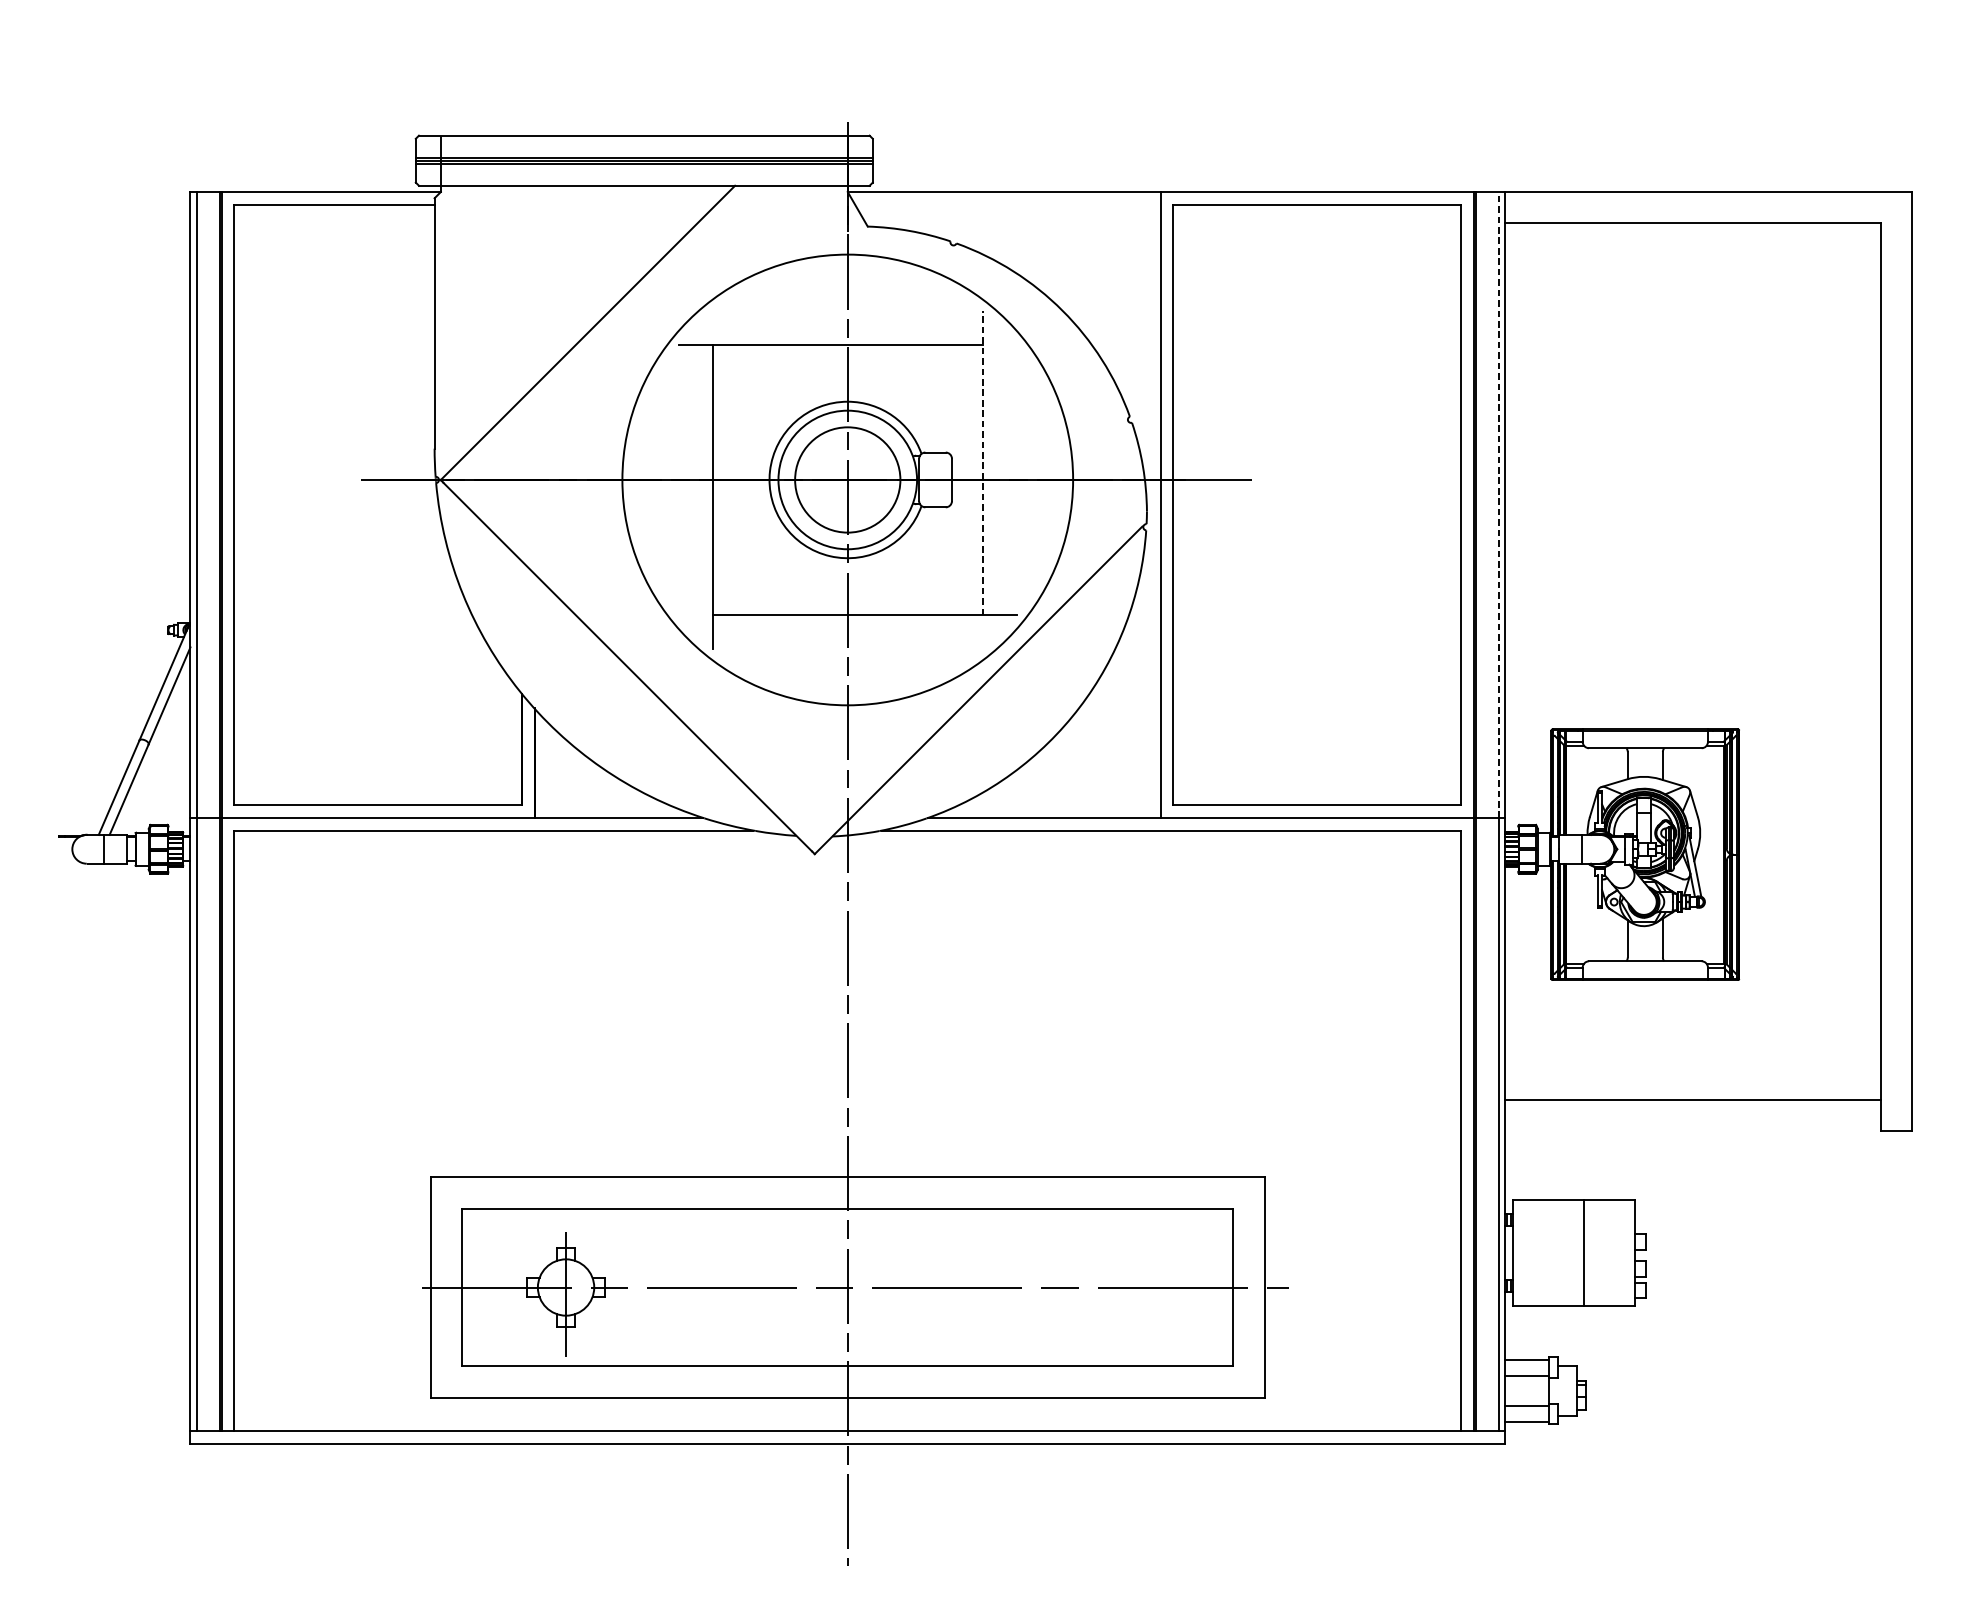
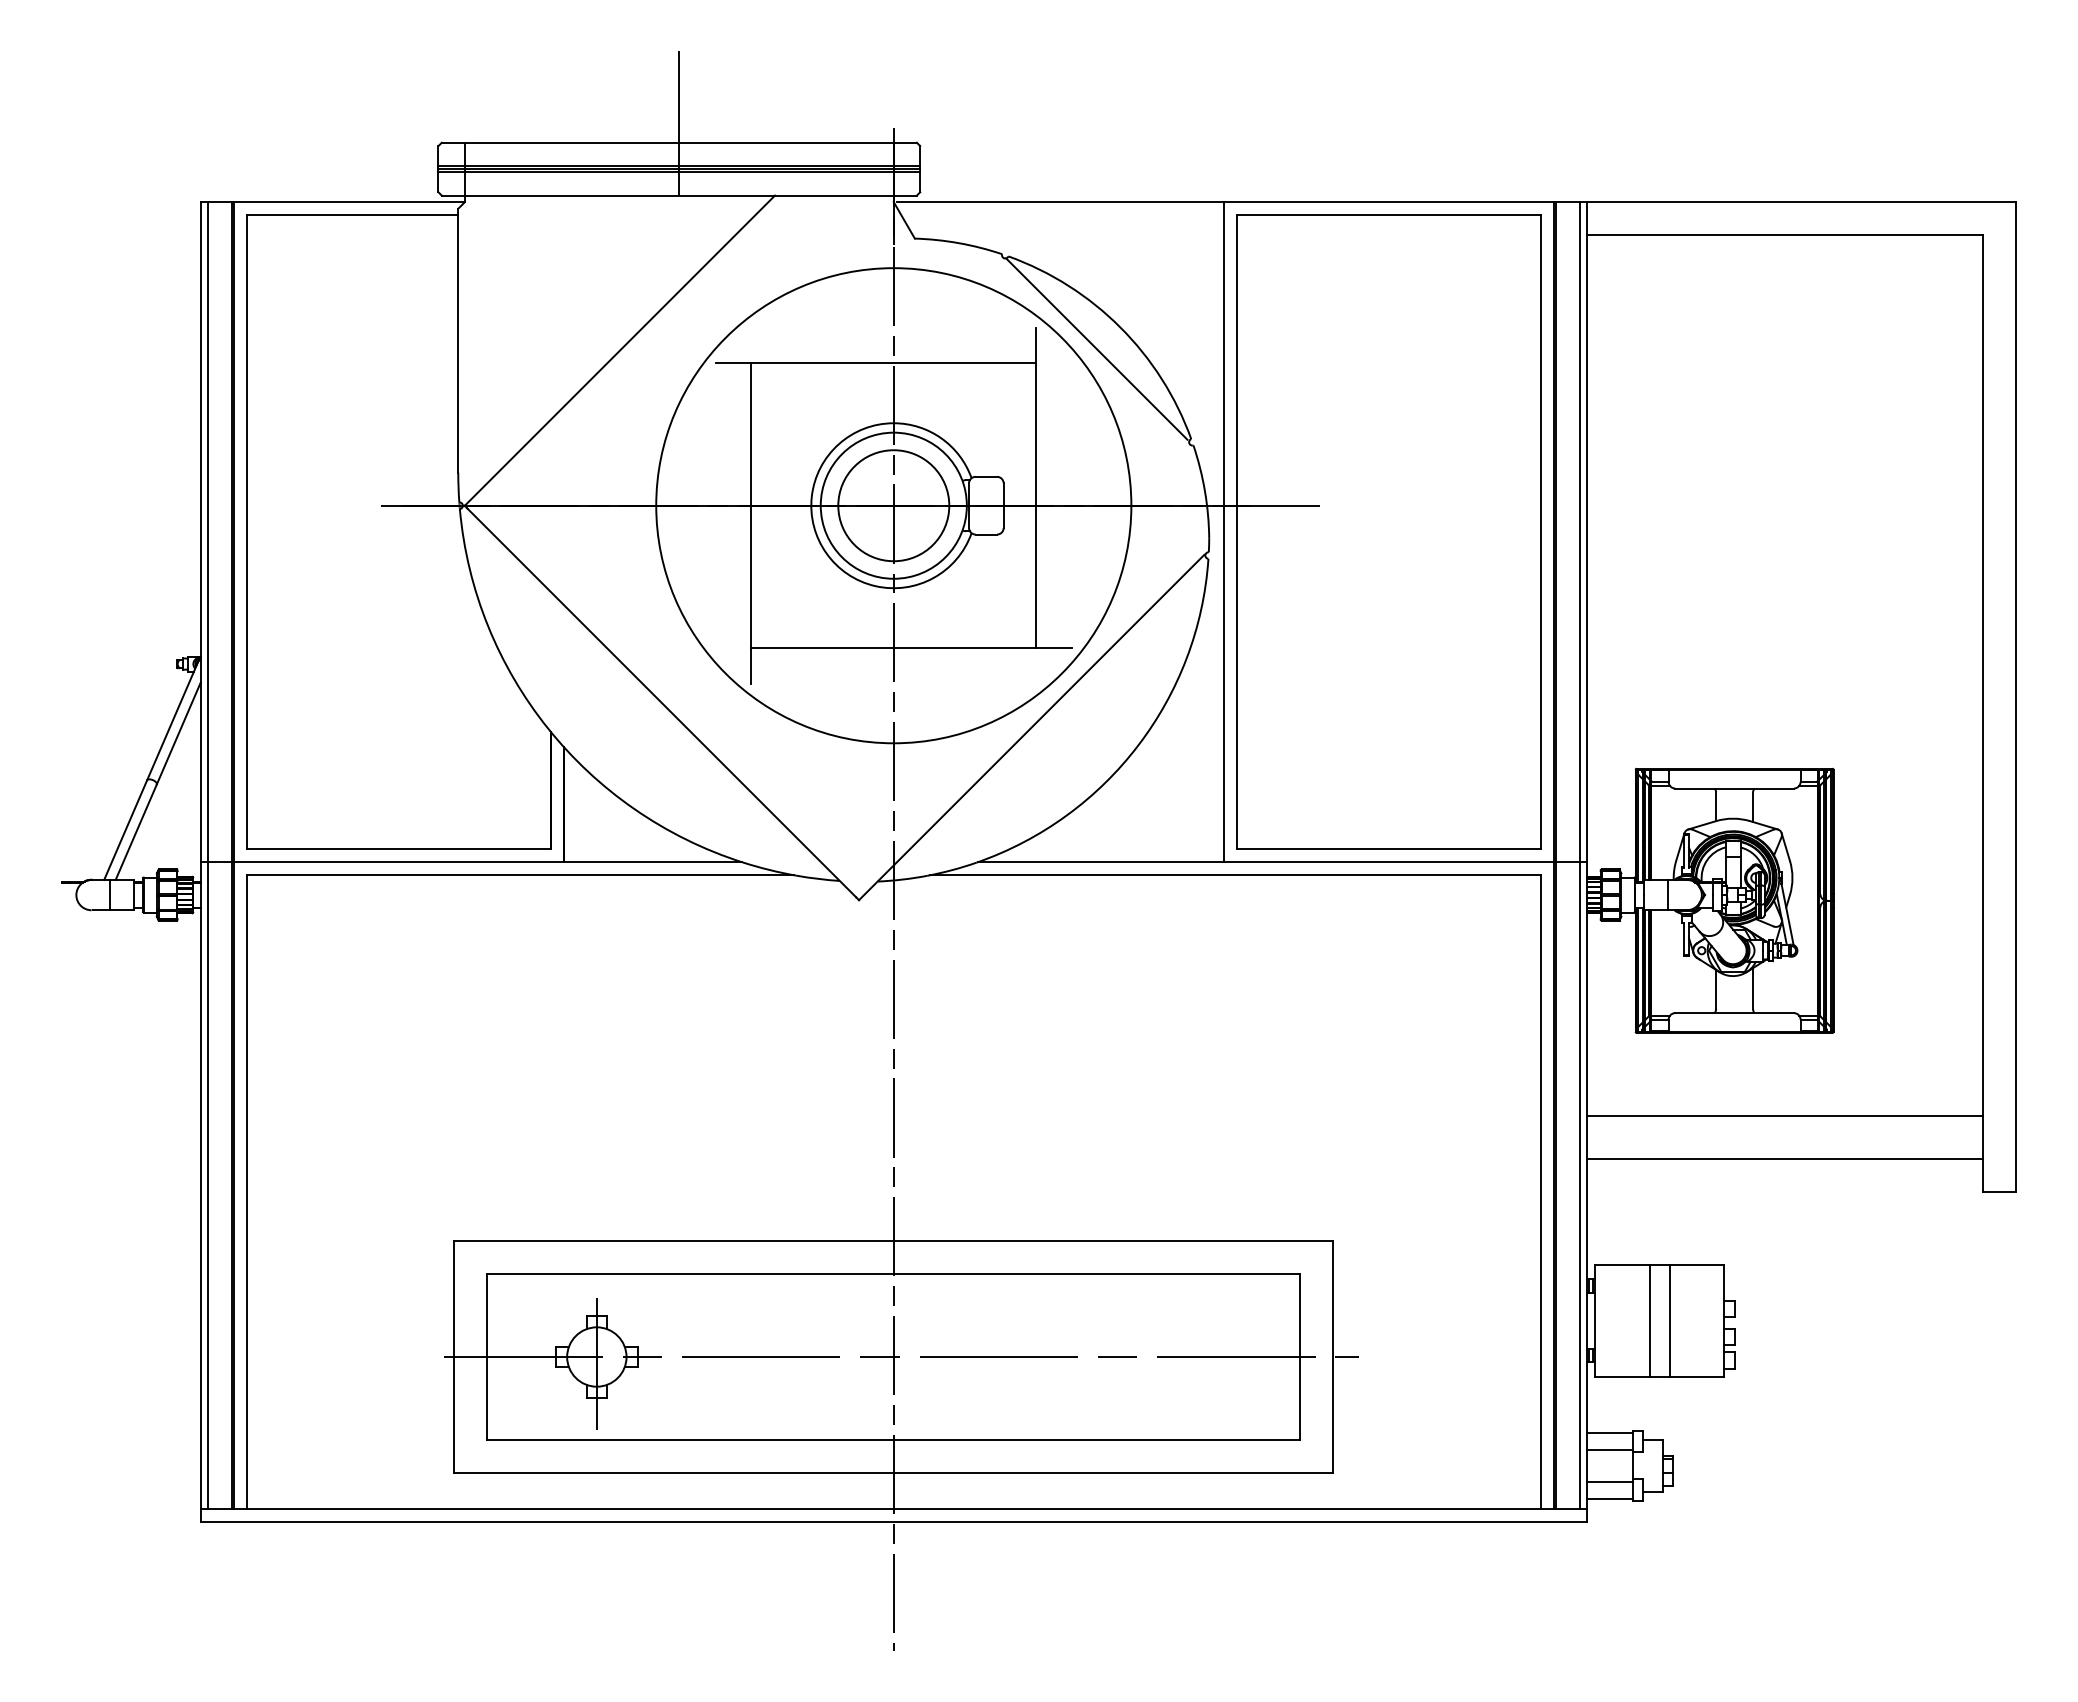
line: (644, 117) -> (679, 123), added
line: (1040, 330) -> (1096, 348), added
line: (983, 462) -> (1036, 487), dashed -> solid
line: (1499, 505) -> (1580, 532), dashed -> solid
line: (1692, 1059) -> (1784, 1116), added
line: (1564, 1252) -> (1649, 1320), added

